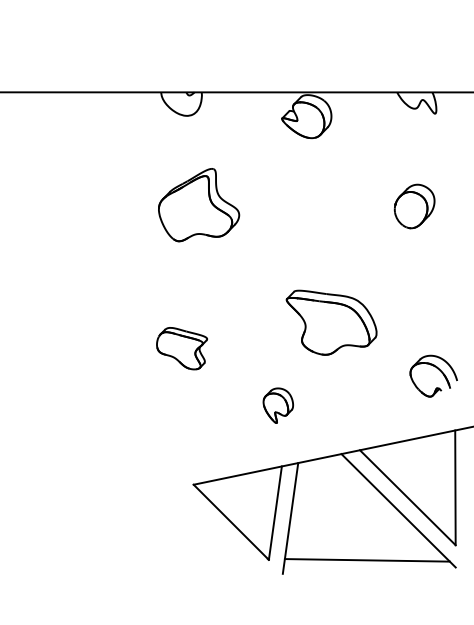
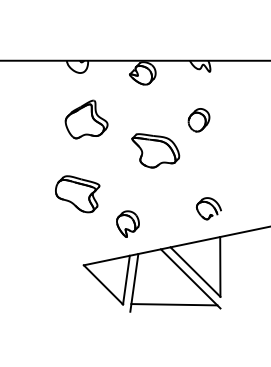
part: (331, 322) -> (155, 150), moved
part: (181, 348) -> (77, 194), size x1.67
part: (277, 404) -> (127, 223), size x1.43

